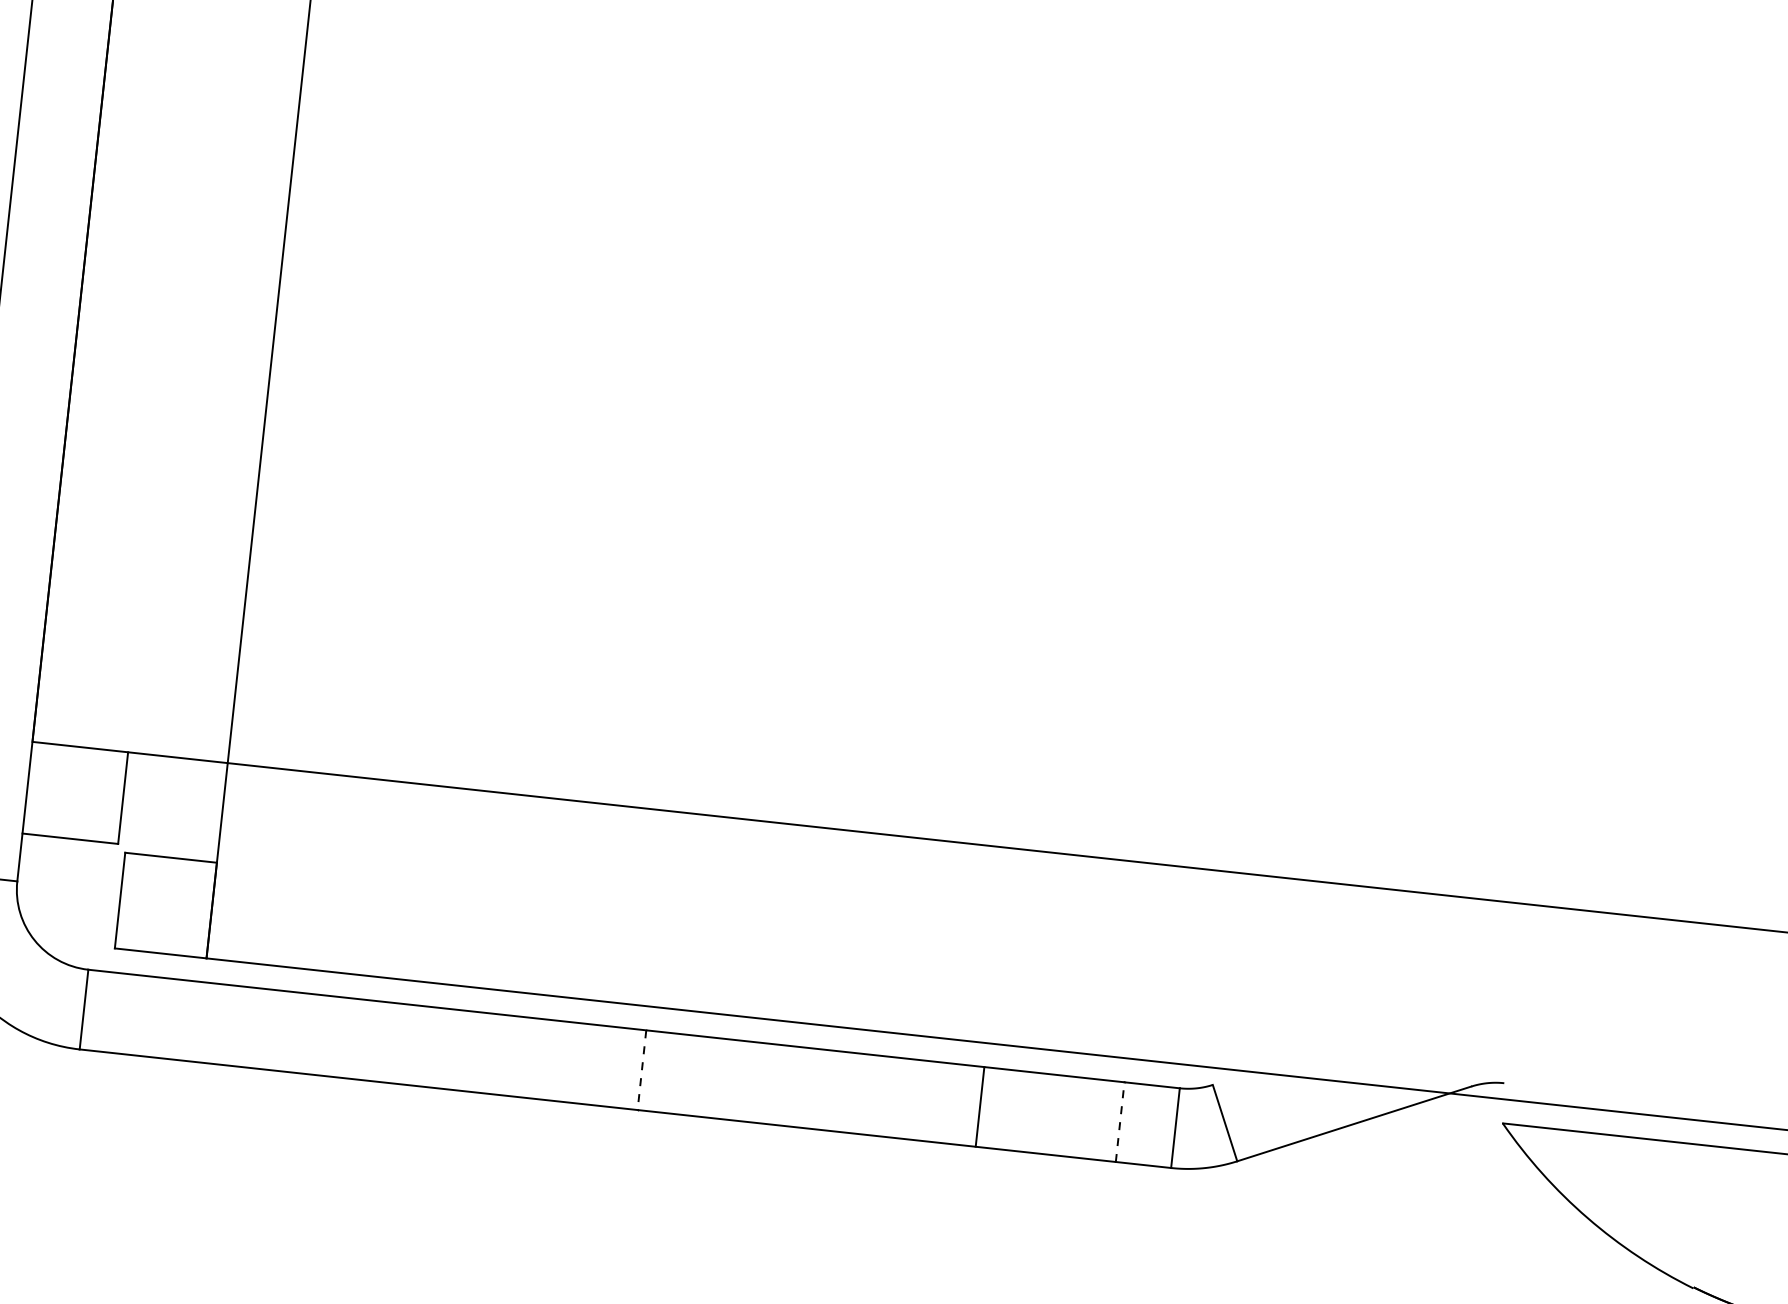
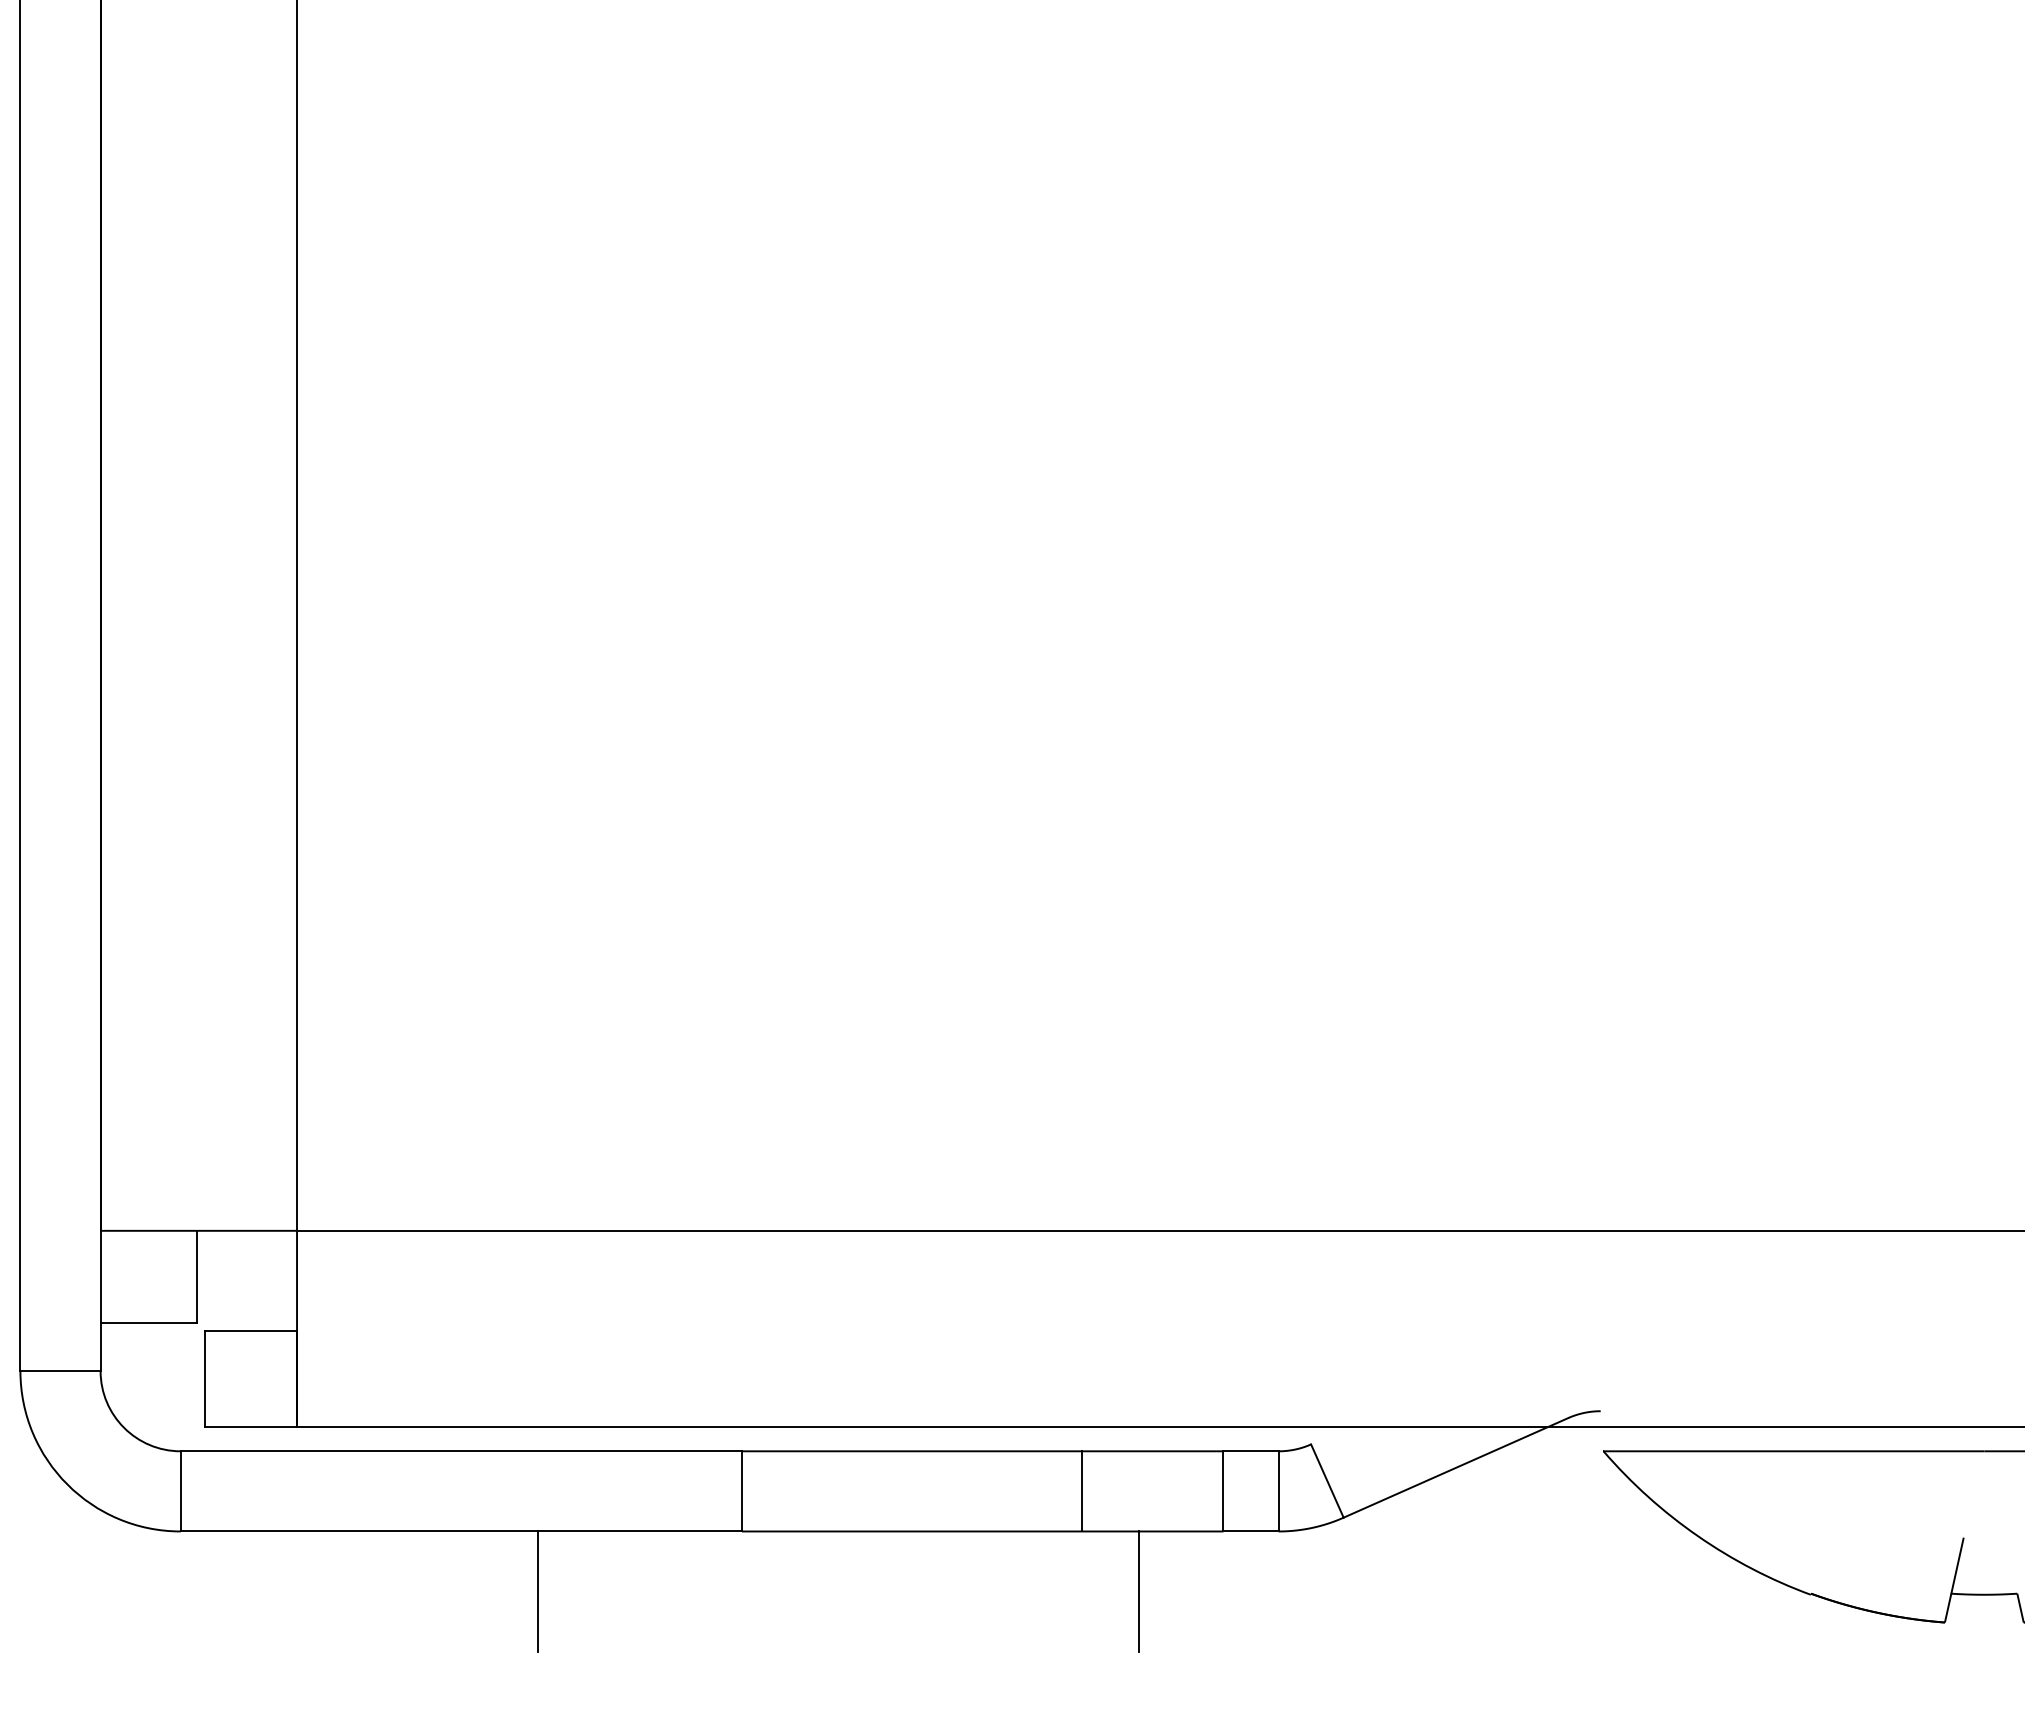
line: (641, 1070) -> (741, 1491), dashed -> solid
line: (1119, 1121) -> (1222, 1490), dashed -> solid
line: (427, 1147) -> (537, 1591), added
line: (1025, 1212) -> (1138, 1591), added

